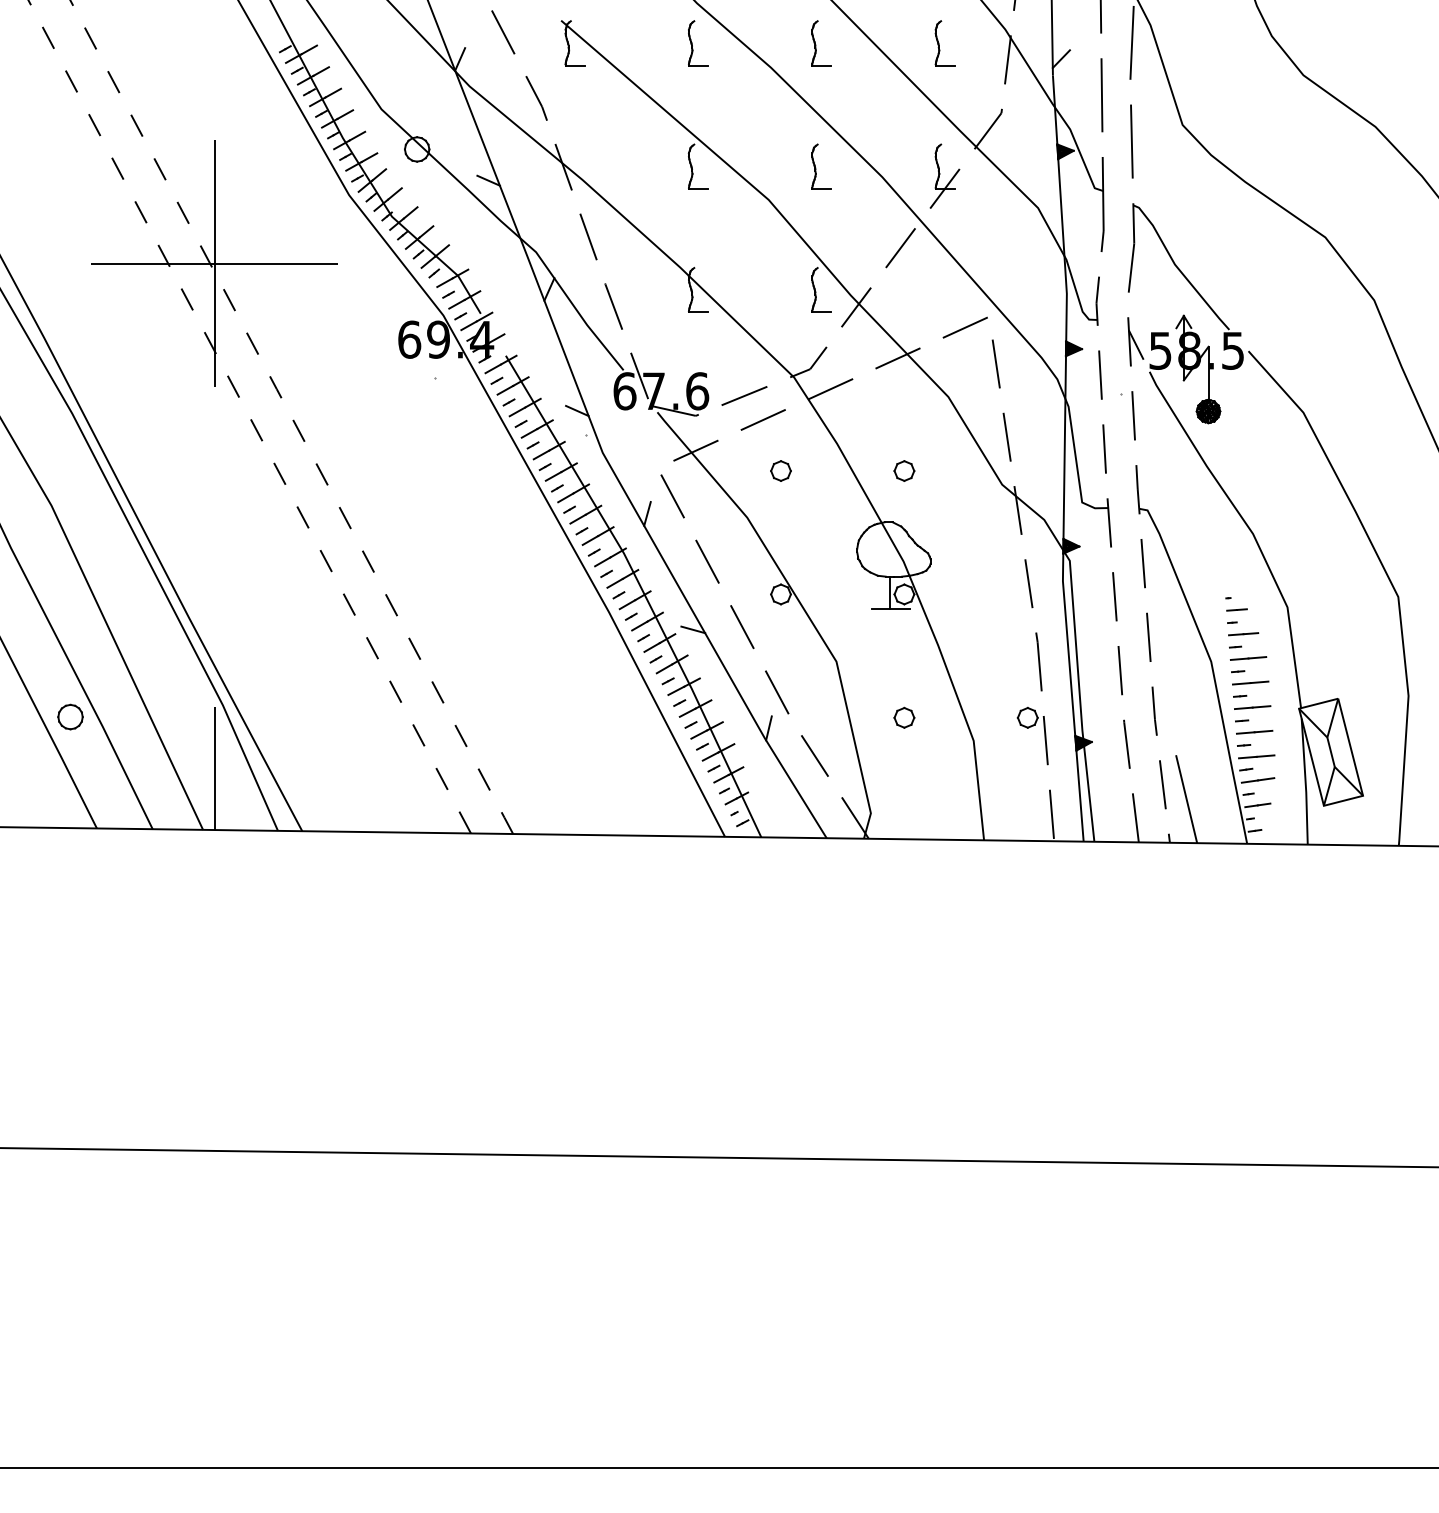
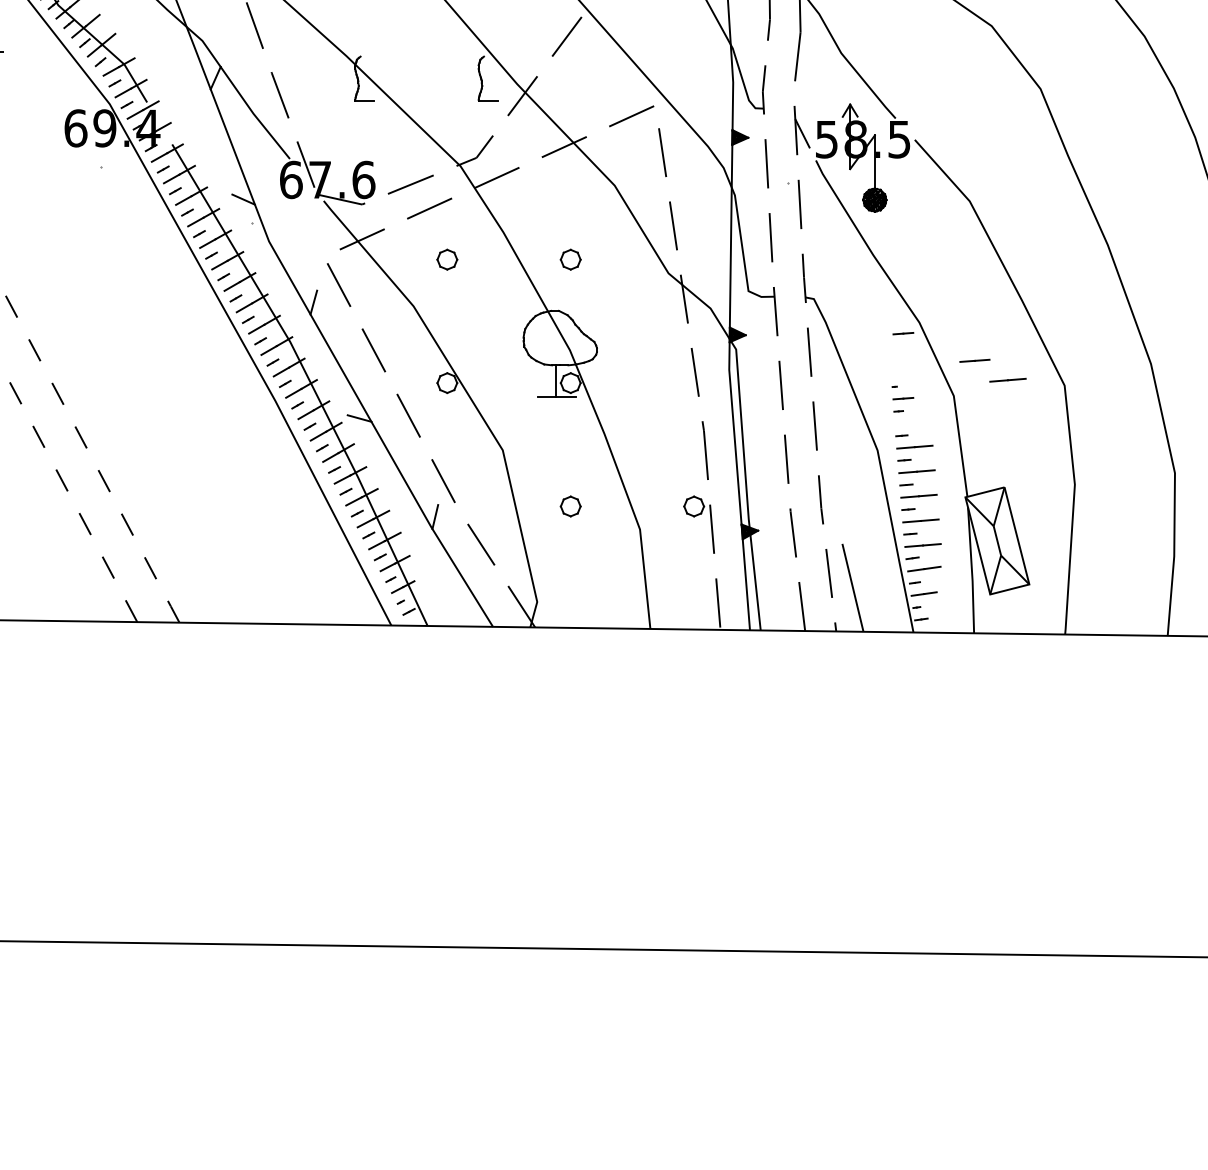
line: (1236, 544) -> (902, 333), added
line: (1341, 591) -> (1007, 380), added
line: (1243, 634) -> (974, 361), moved

